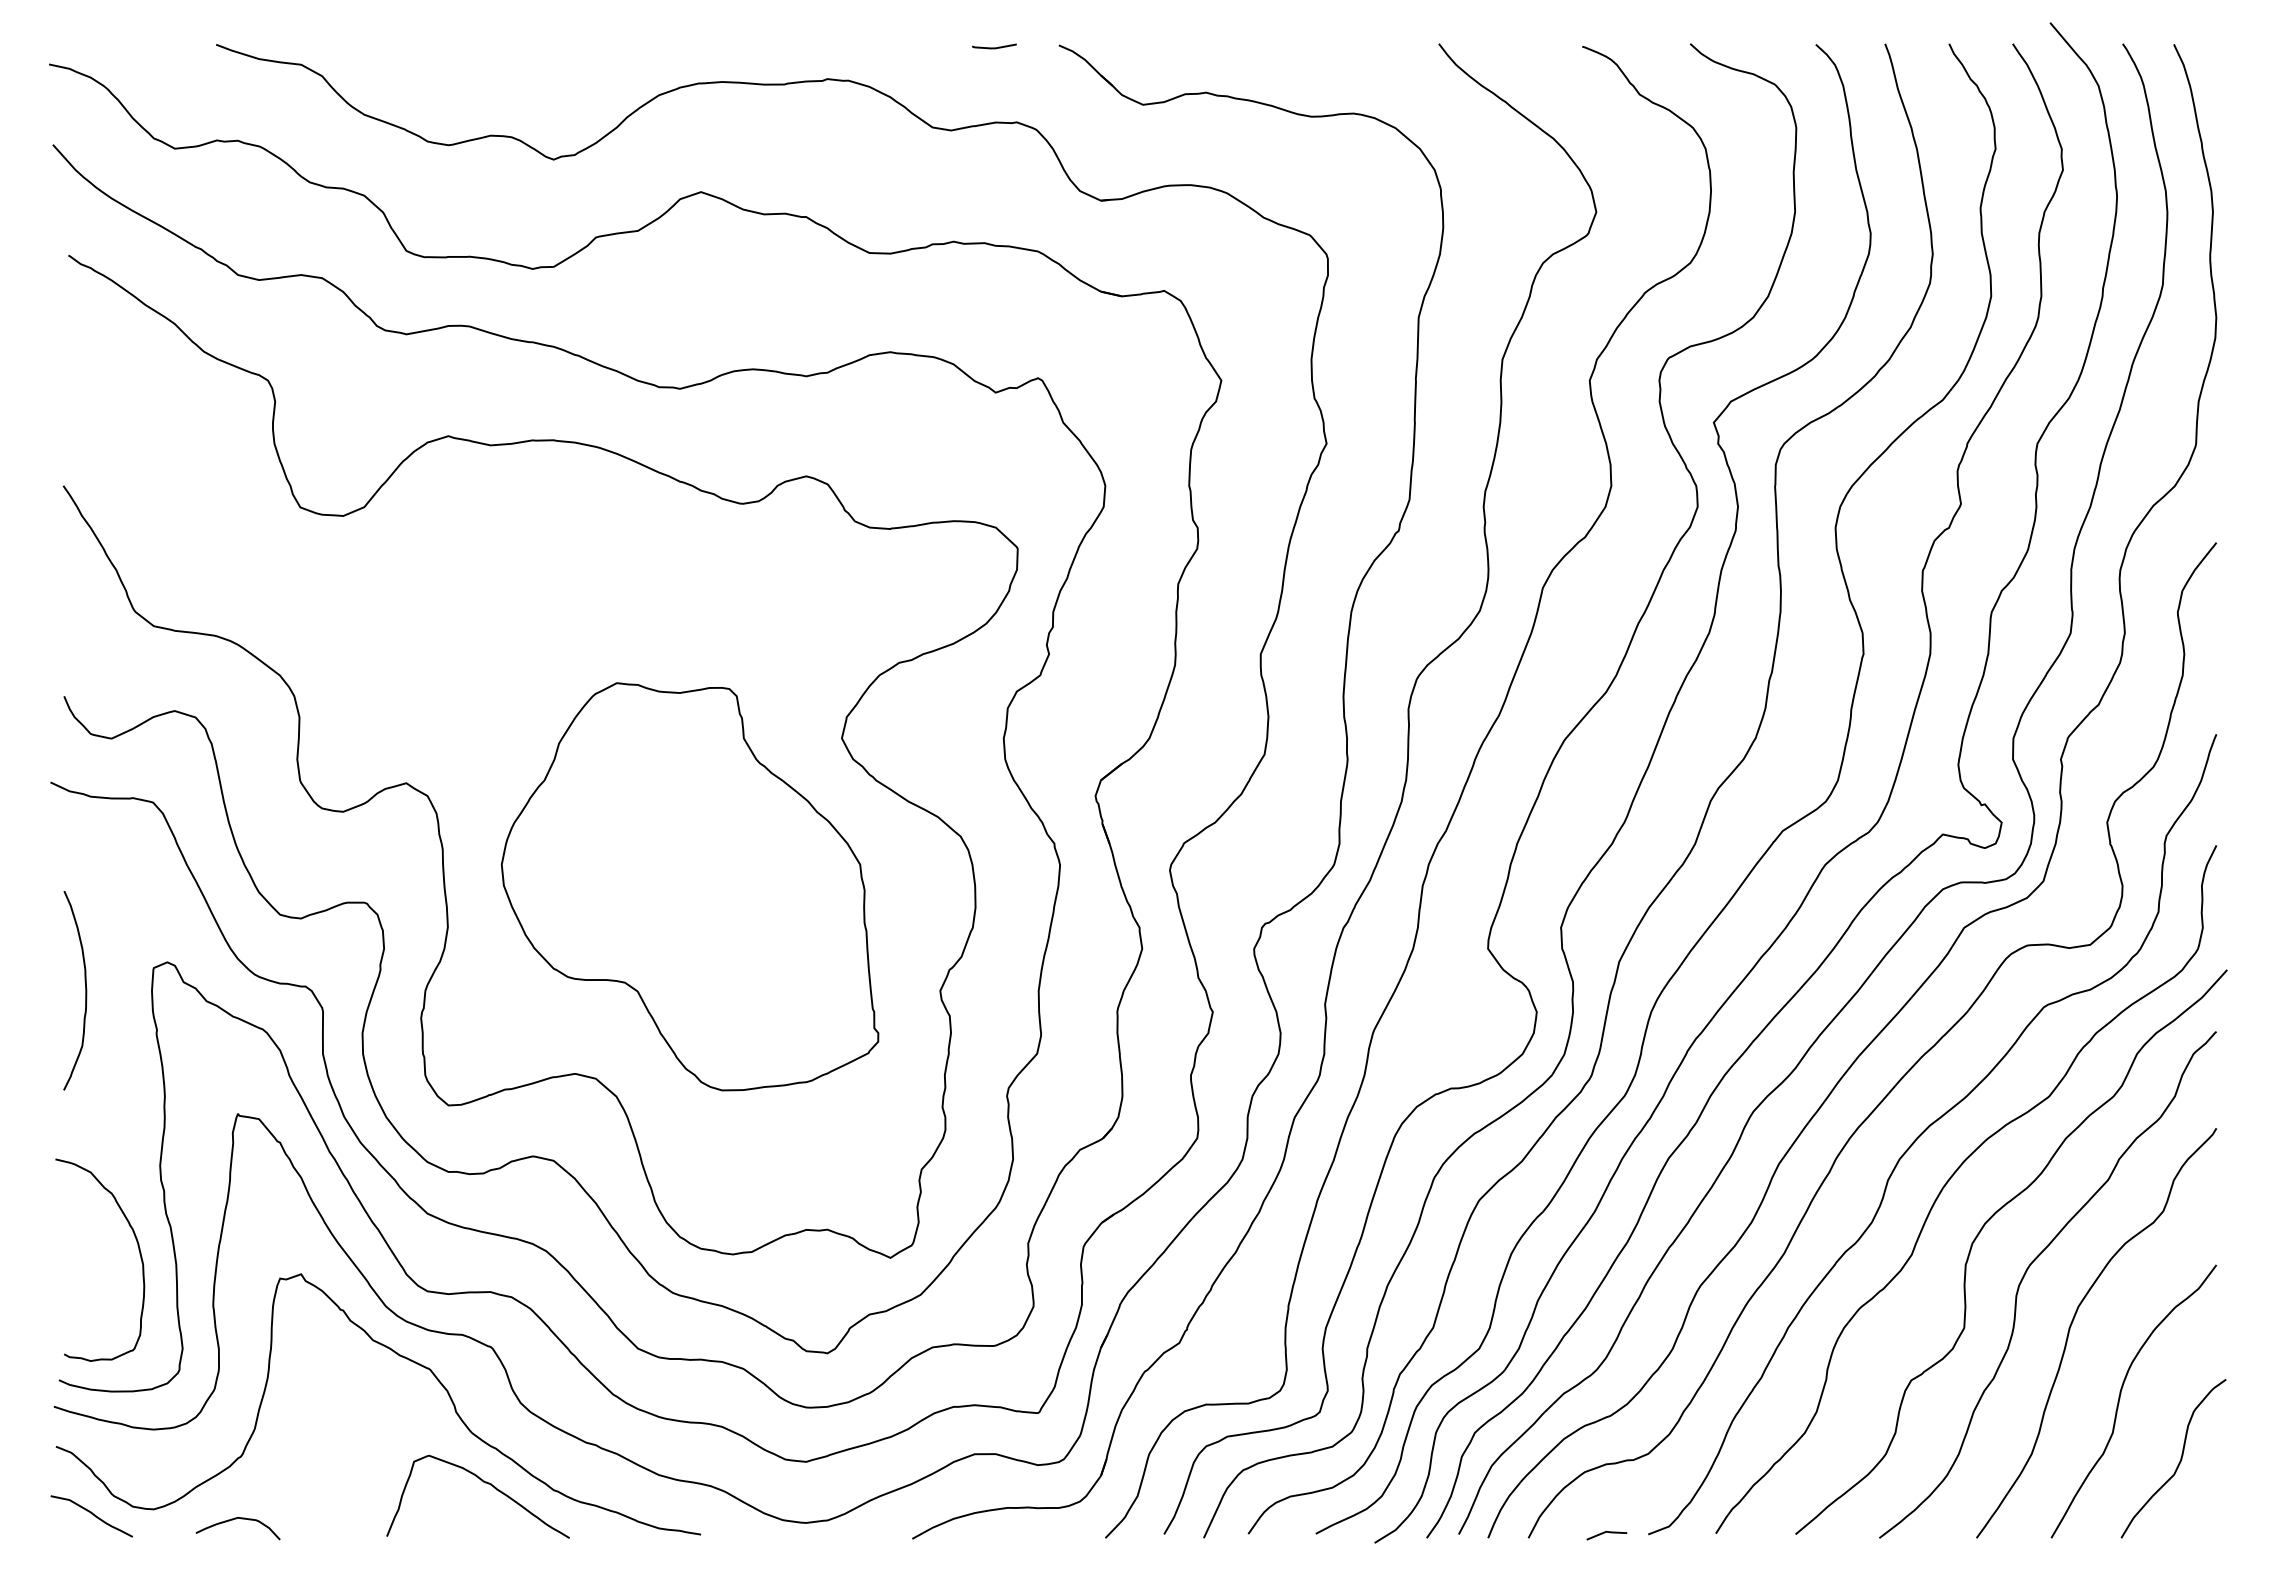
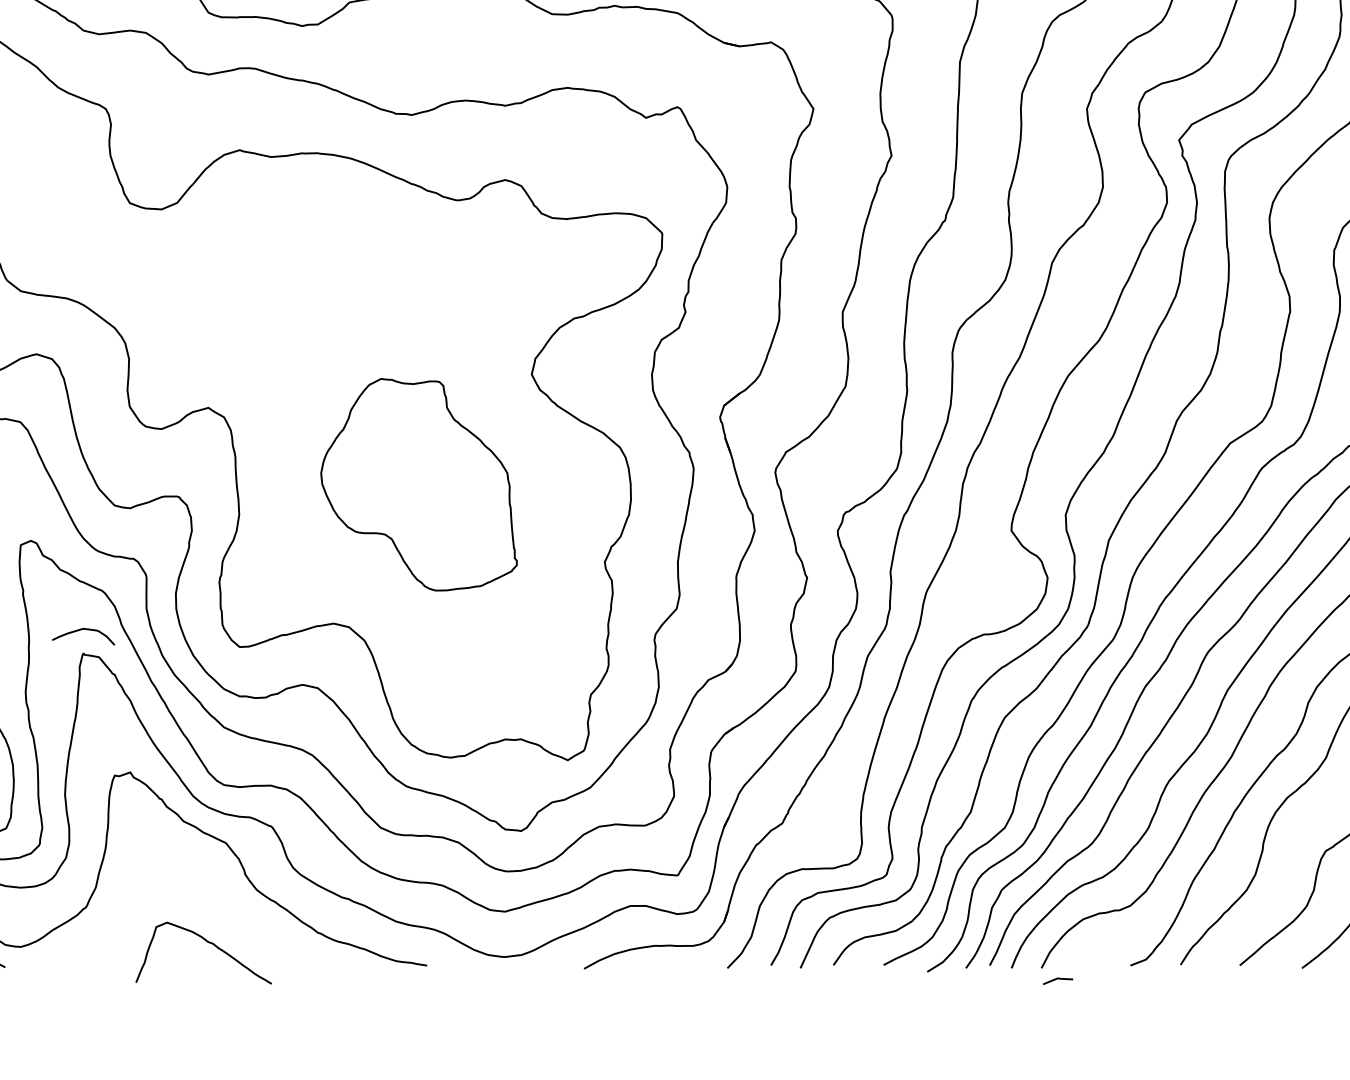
part: (689, 886) -> (418, 484), size x0.7
curve: (483, 1482) -> (207, 942), moved
curve: (233, 1520) -> (80, 630), moved
line: (1604, 1533) -> (1056, 979), moved

